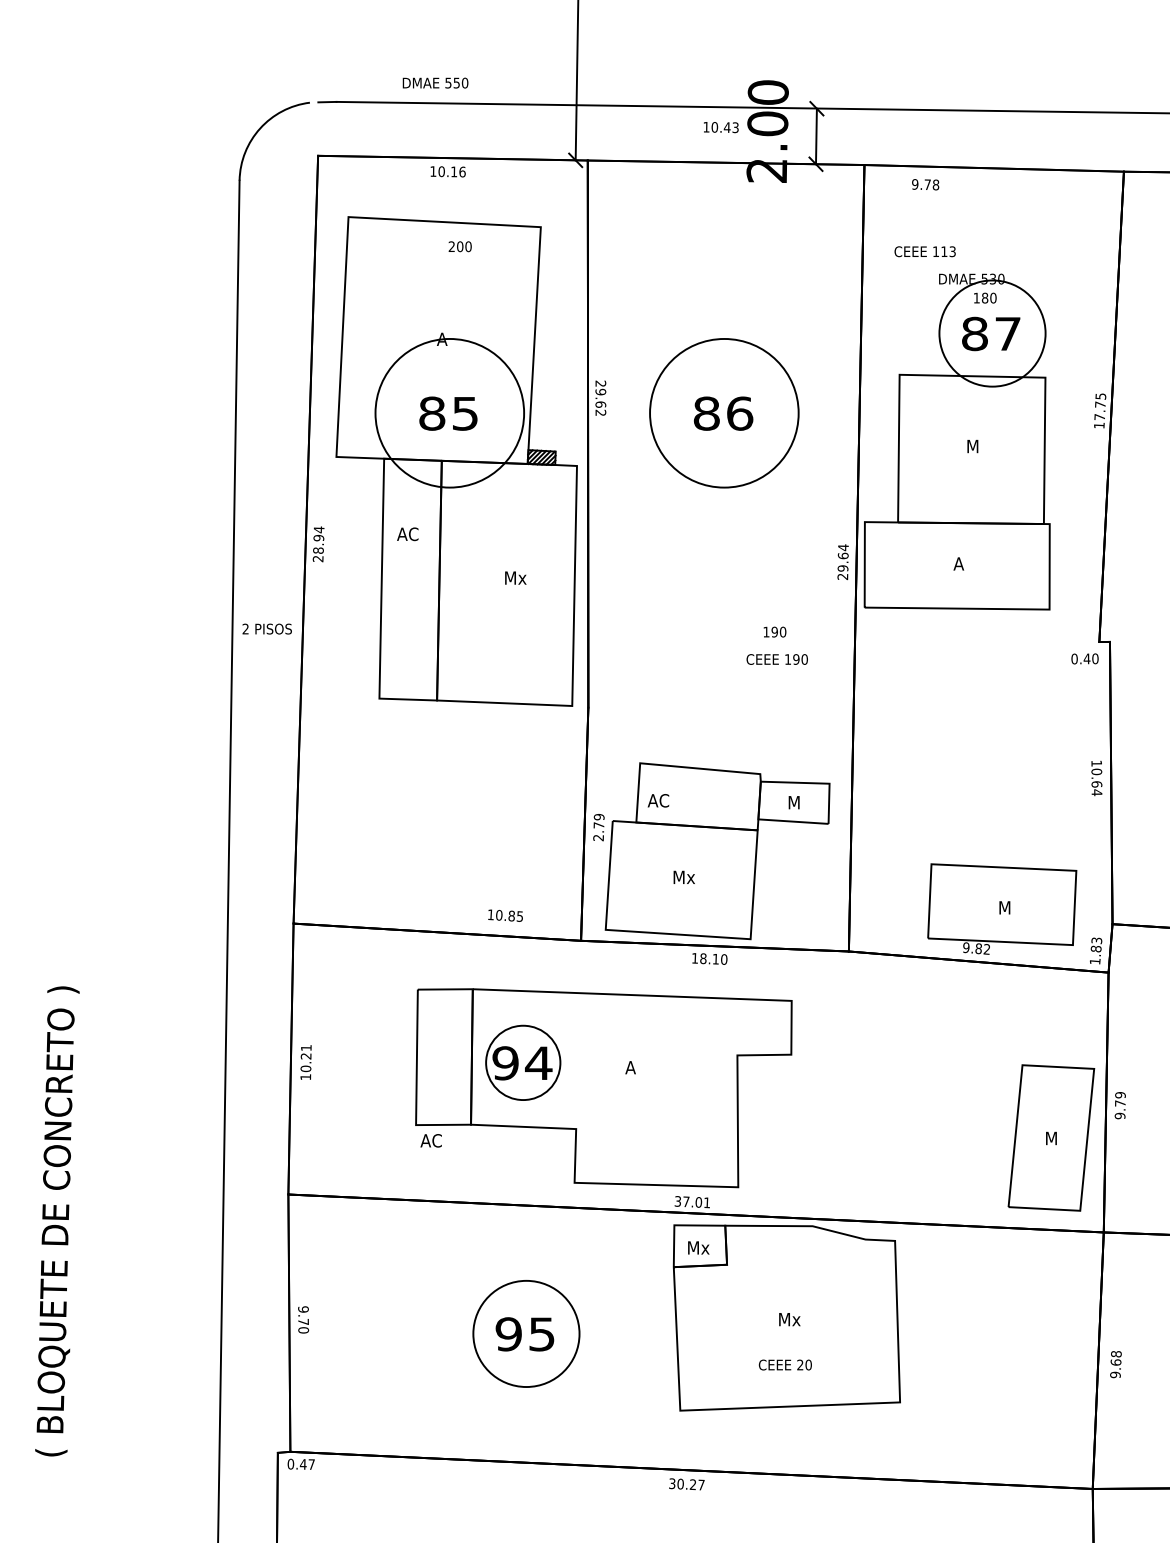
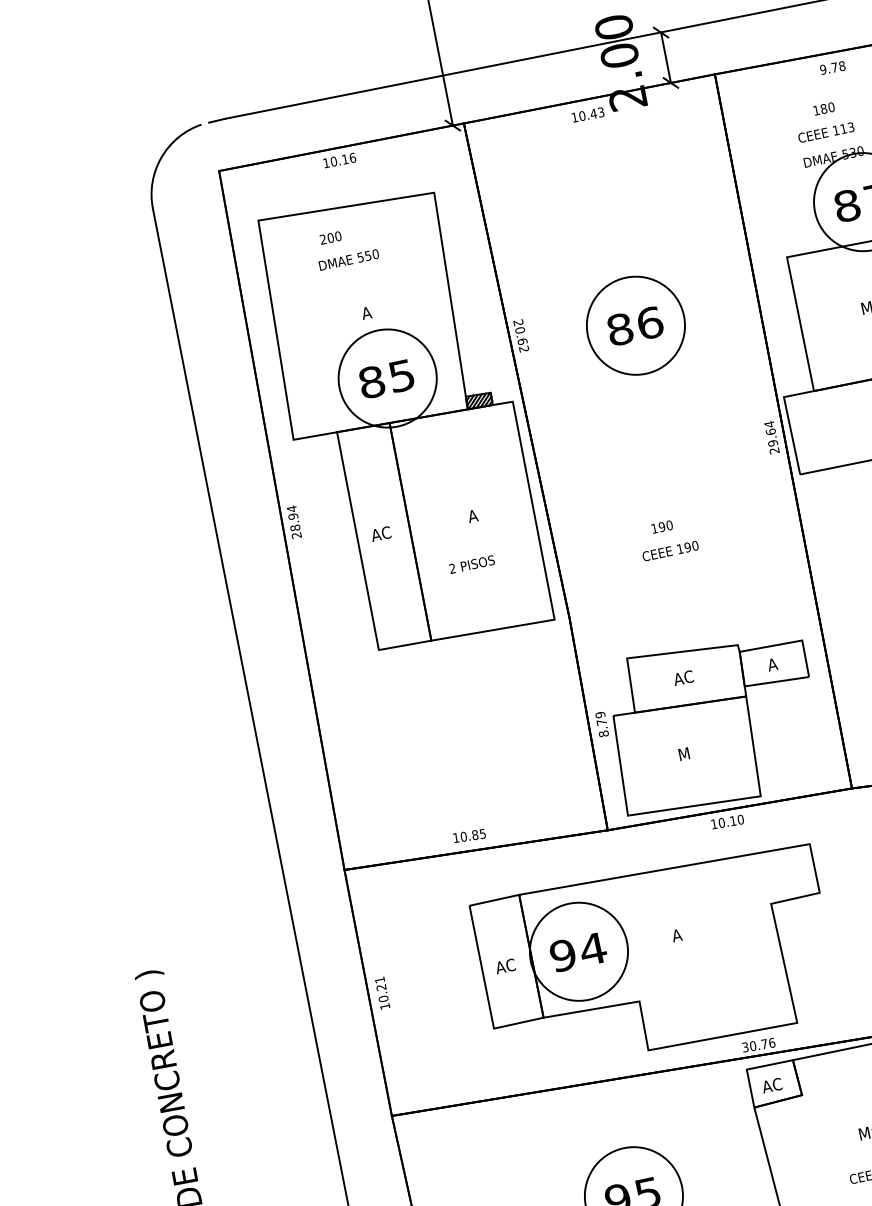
text: (435, 82) -> (348, 259), moved
text: (721, 127) -> (588, 114), moved
text: (925, 184) -> (832, 67), moved
text: (459, 246) -> (330, 237), moved
text: (924, 251) -> (825, 132), moved
text: (985, 297) -> (824, 108), moved
text: (600, 391) -> (519, 329), 29.62 -> 20.62
circle: (449, 413) -> (387, 378), size x0.71
circle: (724, 413) -> (636, 325), size x0.71
text: (407, 534) -> (380, 534), moved
text: (514, 577) -> (477, 514), Mx -> A
text: (266, 628) -> (471, 564), moved
text: (774, 631) -> (661, 526), moved
text: (776, 659) -> (669, 551), moved
text: (658, 800) -> (683, 677), moved
text: (793, 802) -> (773, 664), M -> A
text: (598, 837) -> (603, 733), 2.79 -> 8.79
text: (690, 878) -> (694, 752), Mx -> M
text: (505, 915) -> (469, 835), moved
text: (703, 958) -> (721, 822), 18.10 -> 10.10
circle: (523, 1062) -> (579, 951), size x1.43
text: (430, 1140) -> (504, 966), moved
text: (696, 1202) -> (762, 1044), 37.01 -> 30.76
text: (697, 1247) -> (771, 1085), Mx -> AC

